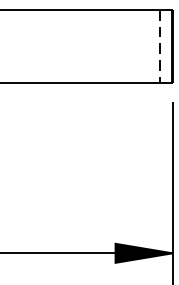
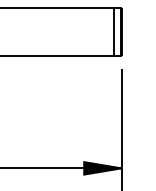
line: (160, 46) -> (113, 32), dashed -> solid

